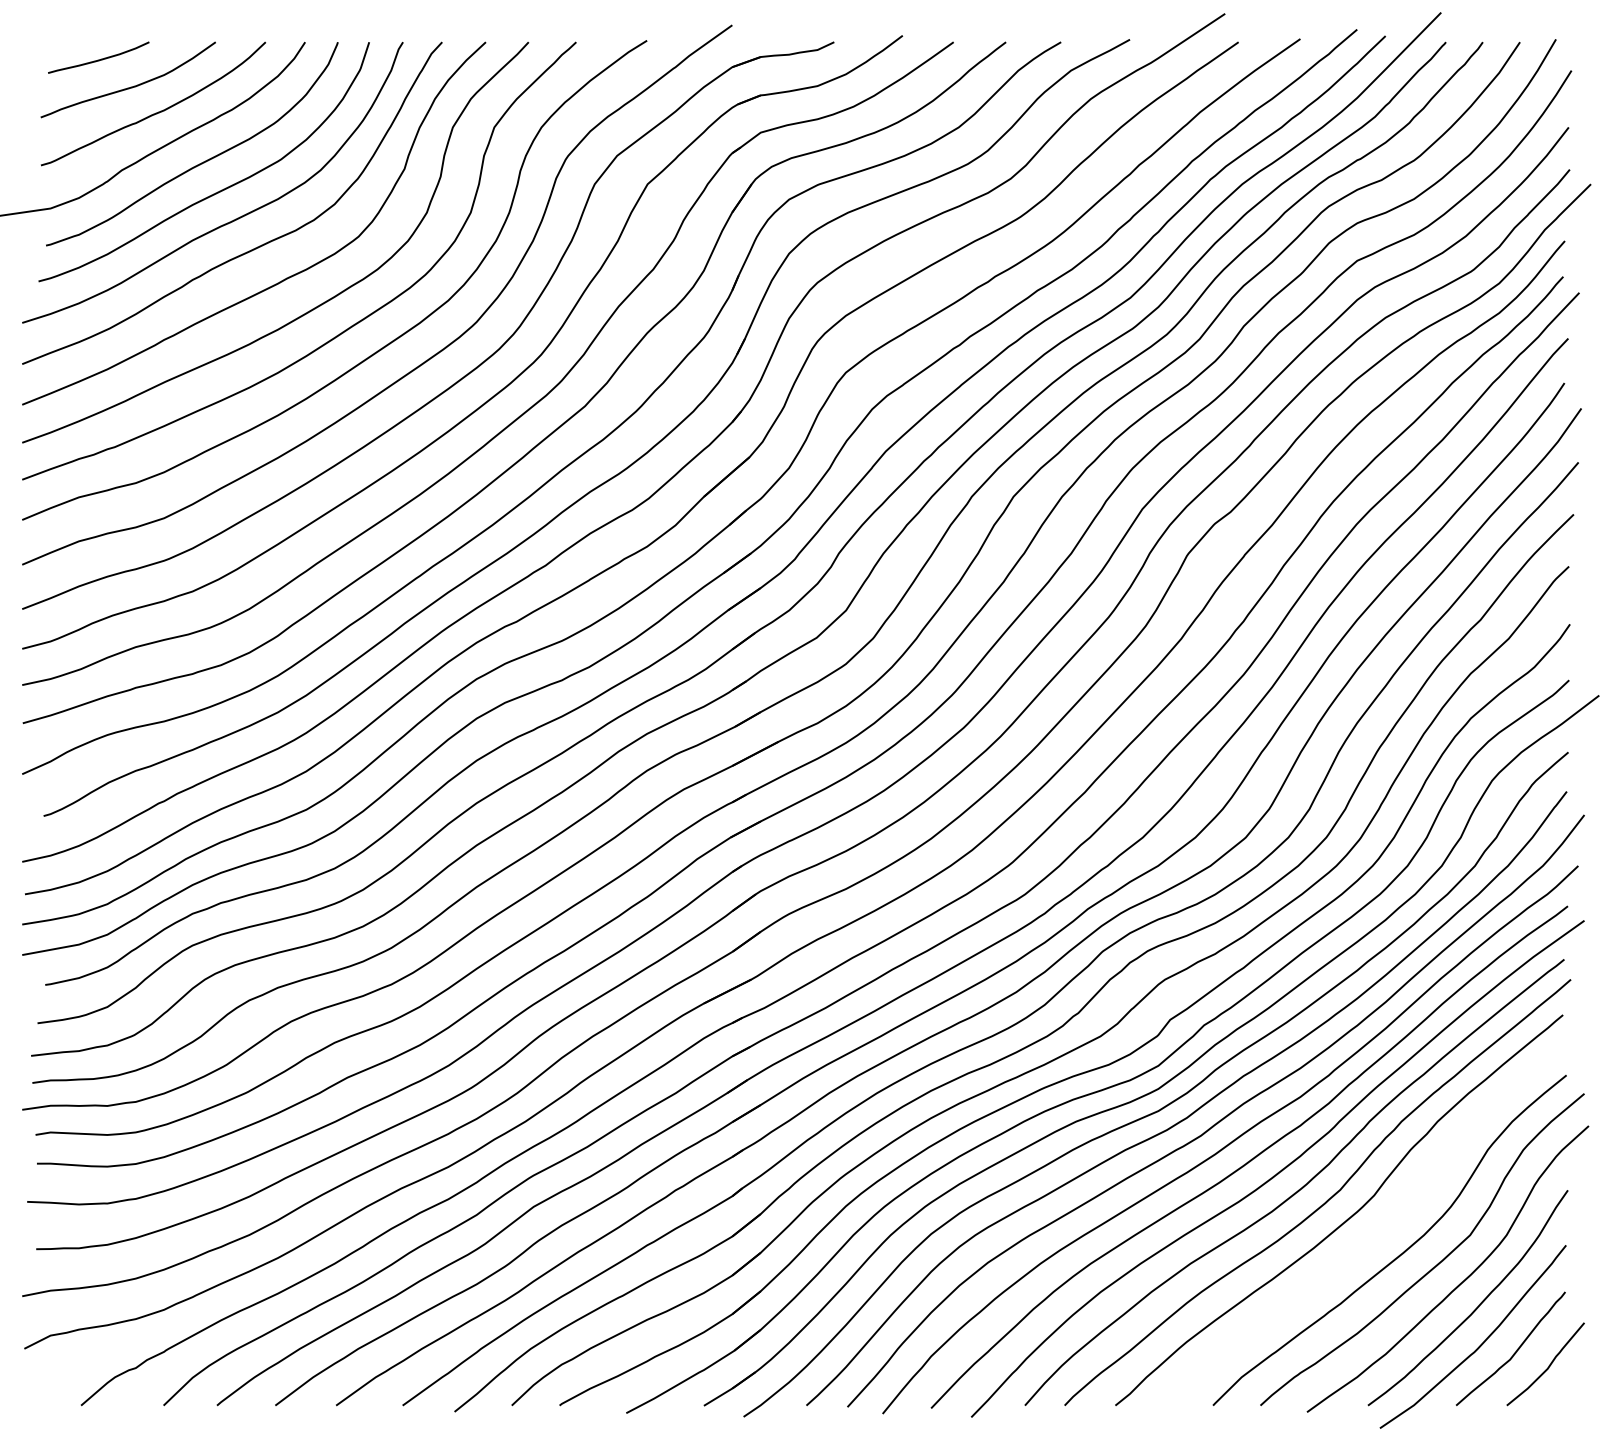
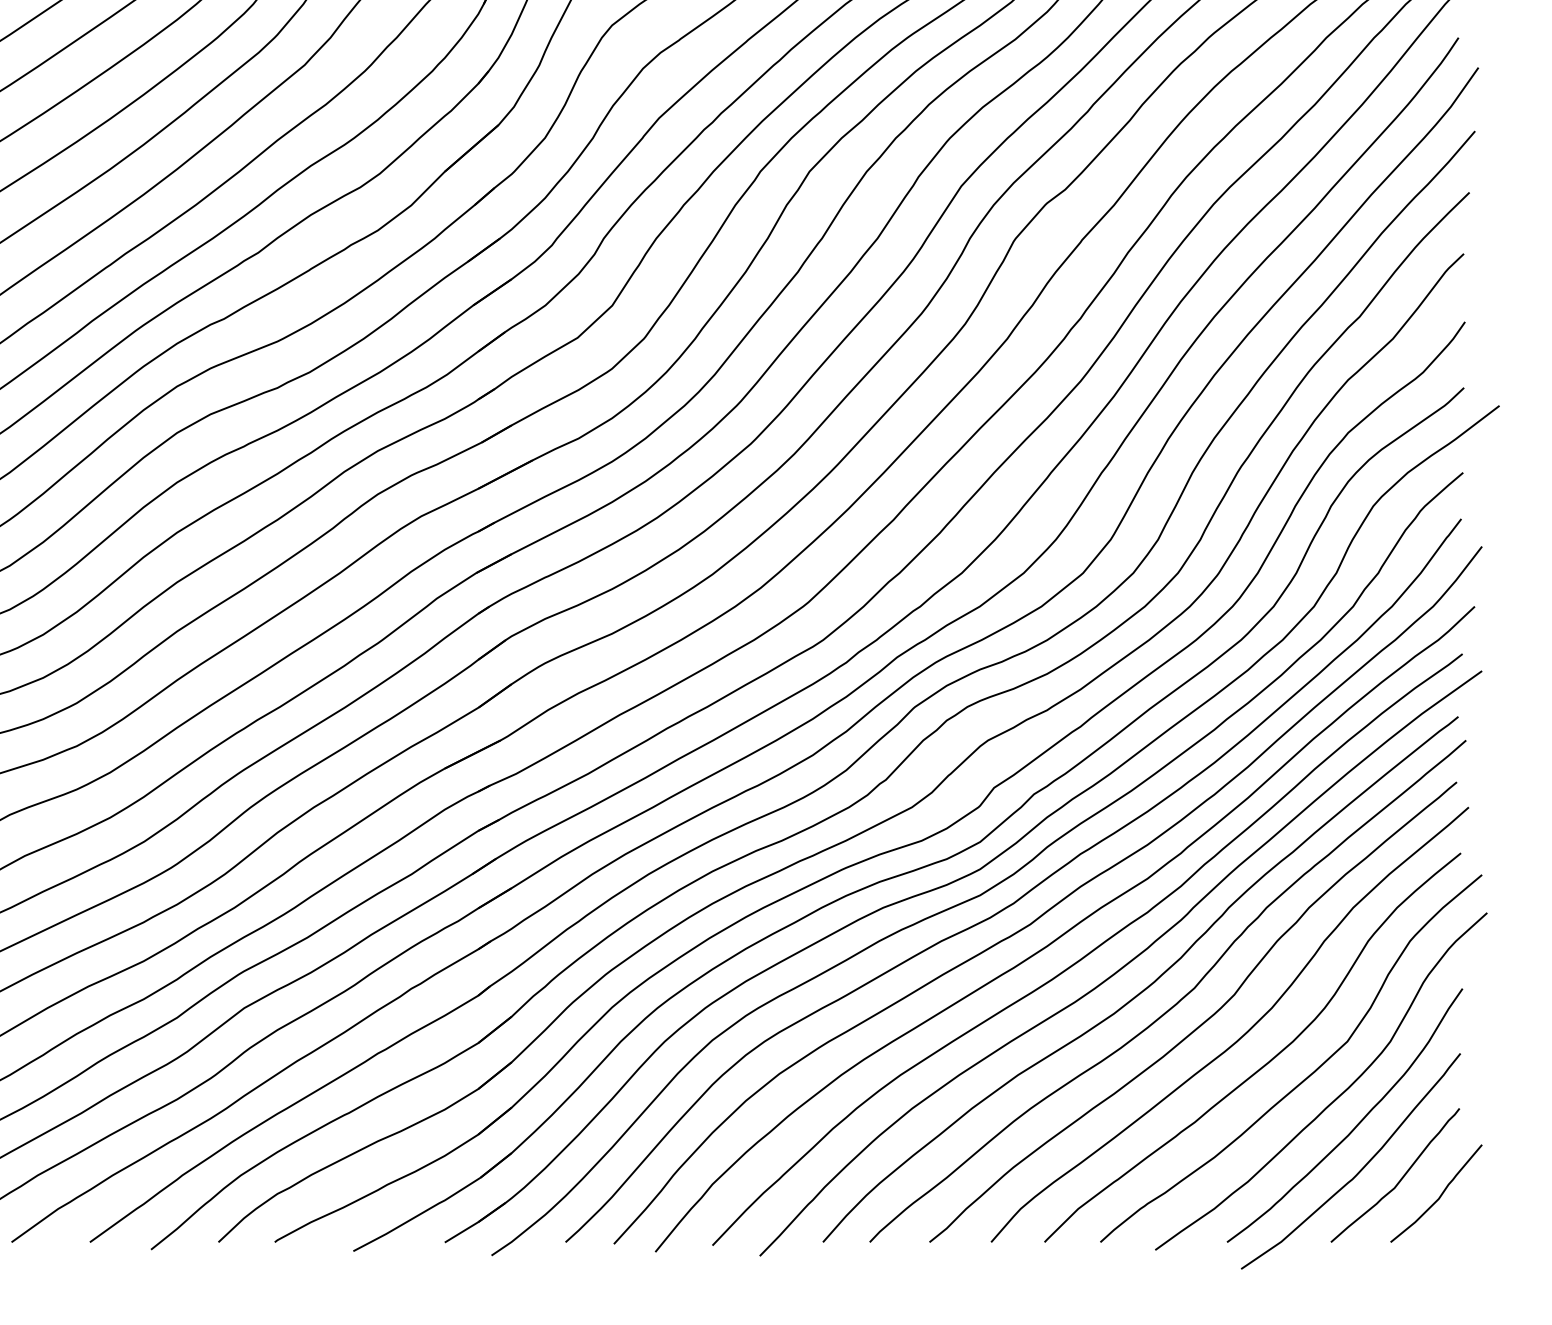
curve: (1377, 1232) -> (1238, 1038), added

